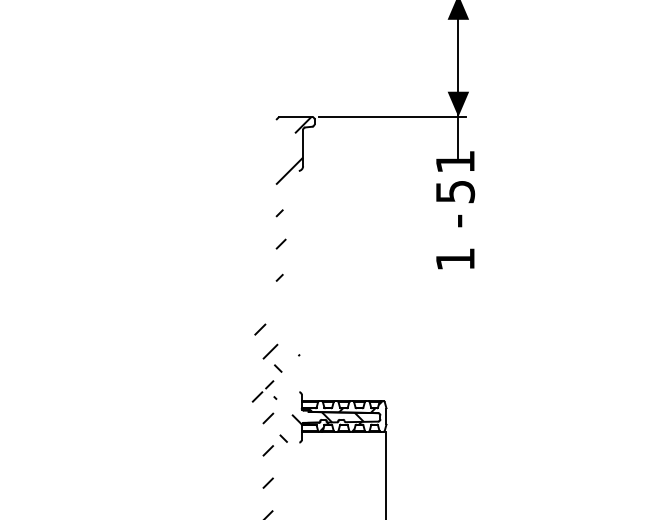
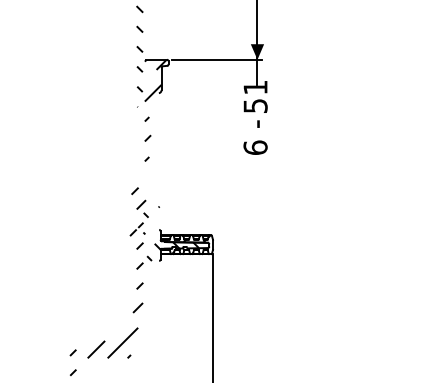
hatch: (267, 111) -> (139, 56), added
text: (455, 258) -> (255, 147), 1 -> 6

